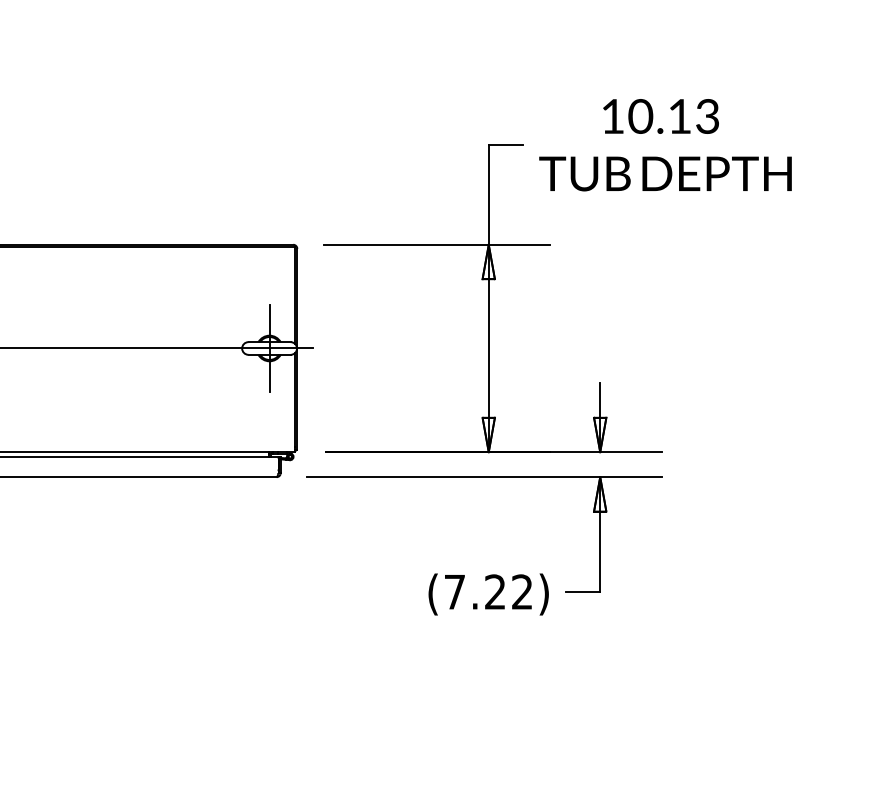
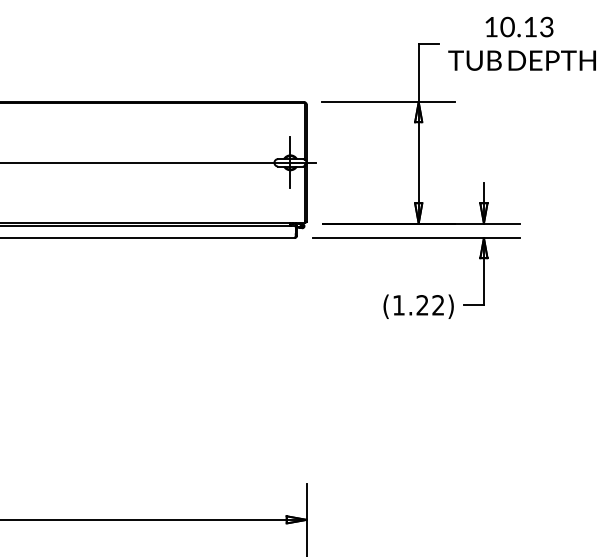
text: (454, 592) -> (398, 305), (7.22) -> (1.22)

